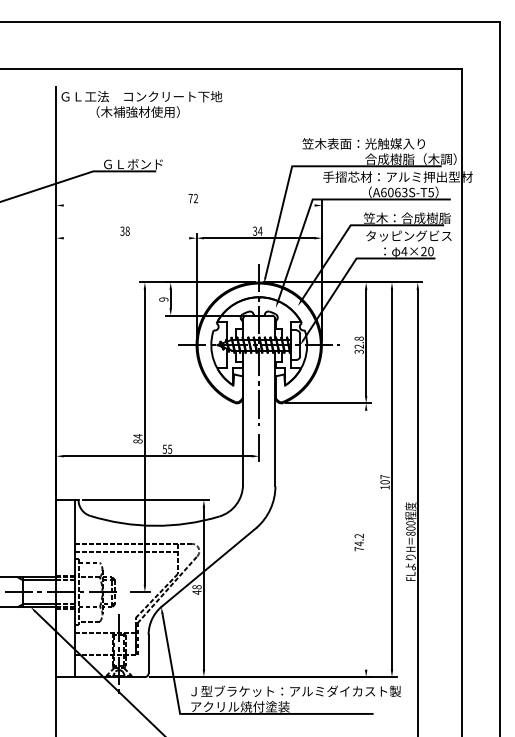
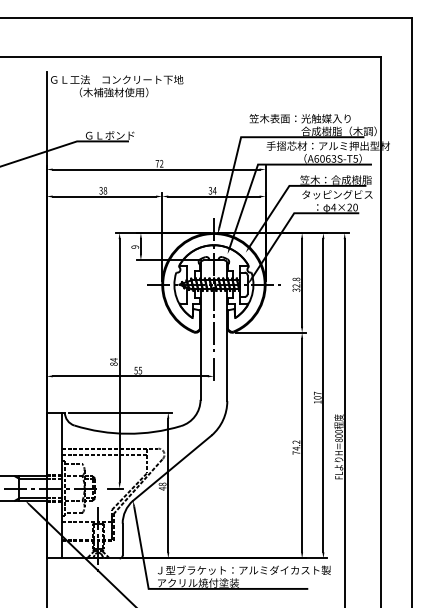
line: (188, 205) -> (155, 169), added
line: (126, 238) -> (104, 196), added
line: (366, 540) -> (302, 445), added

